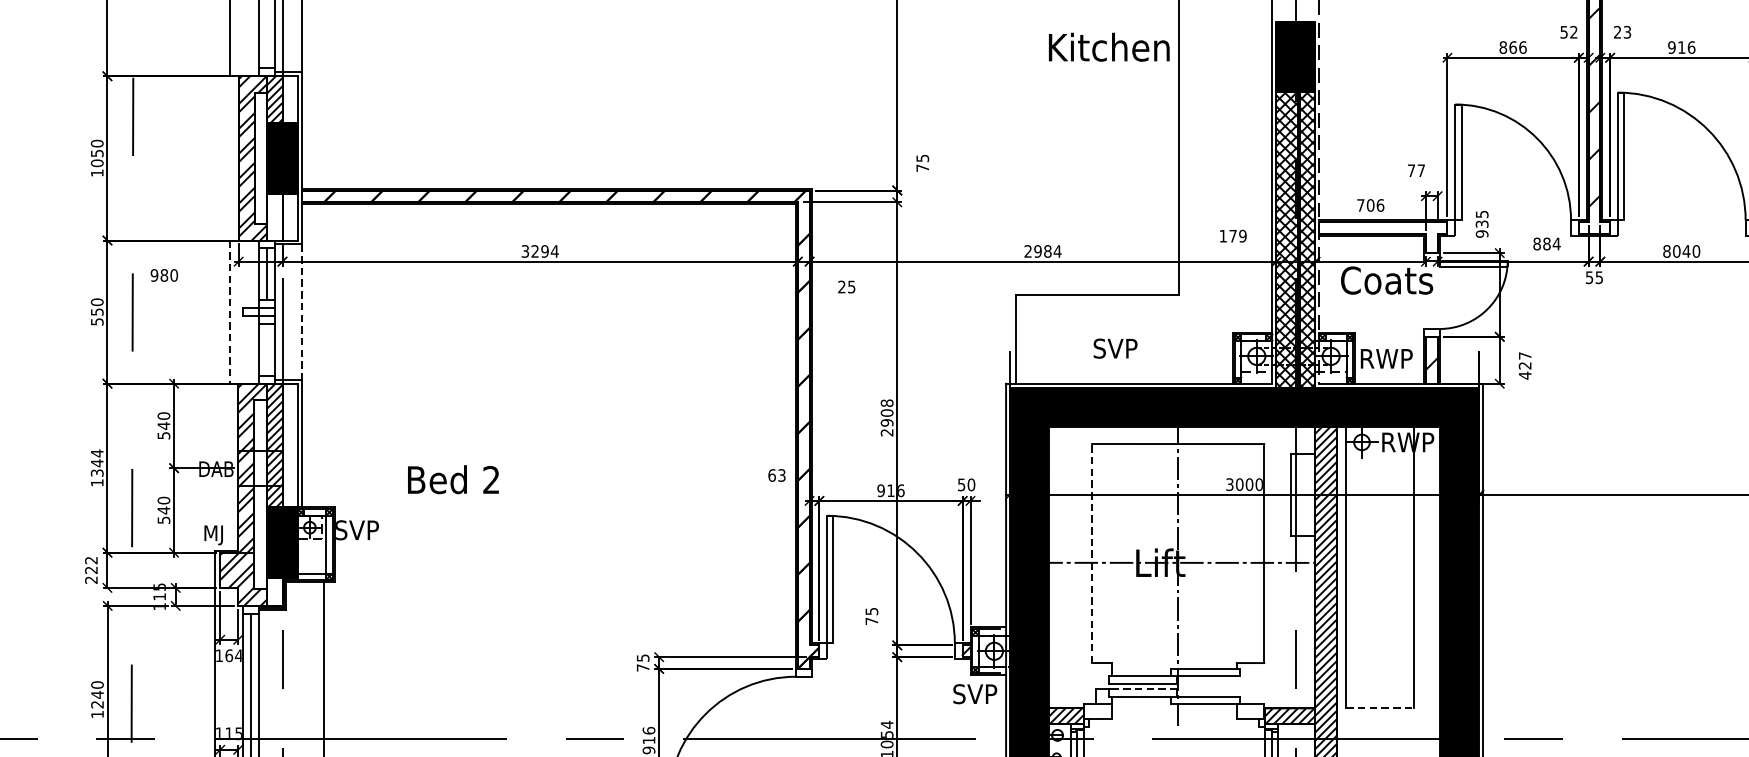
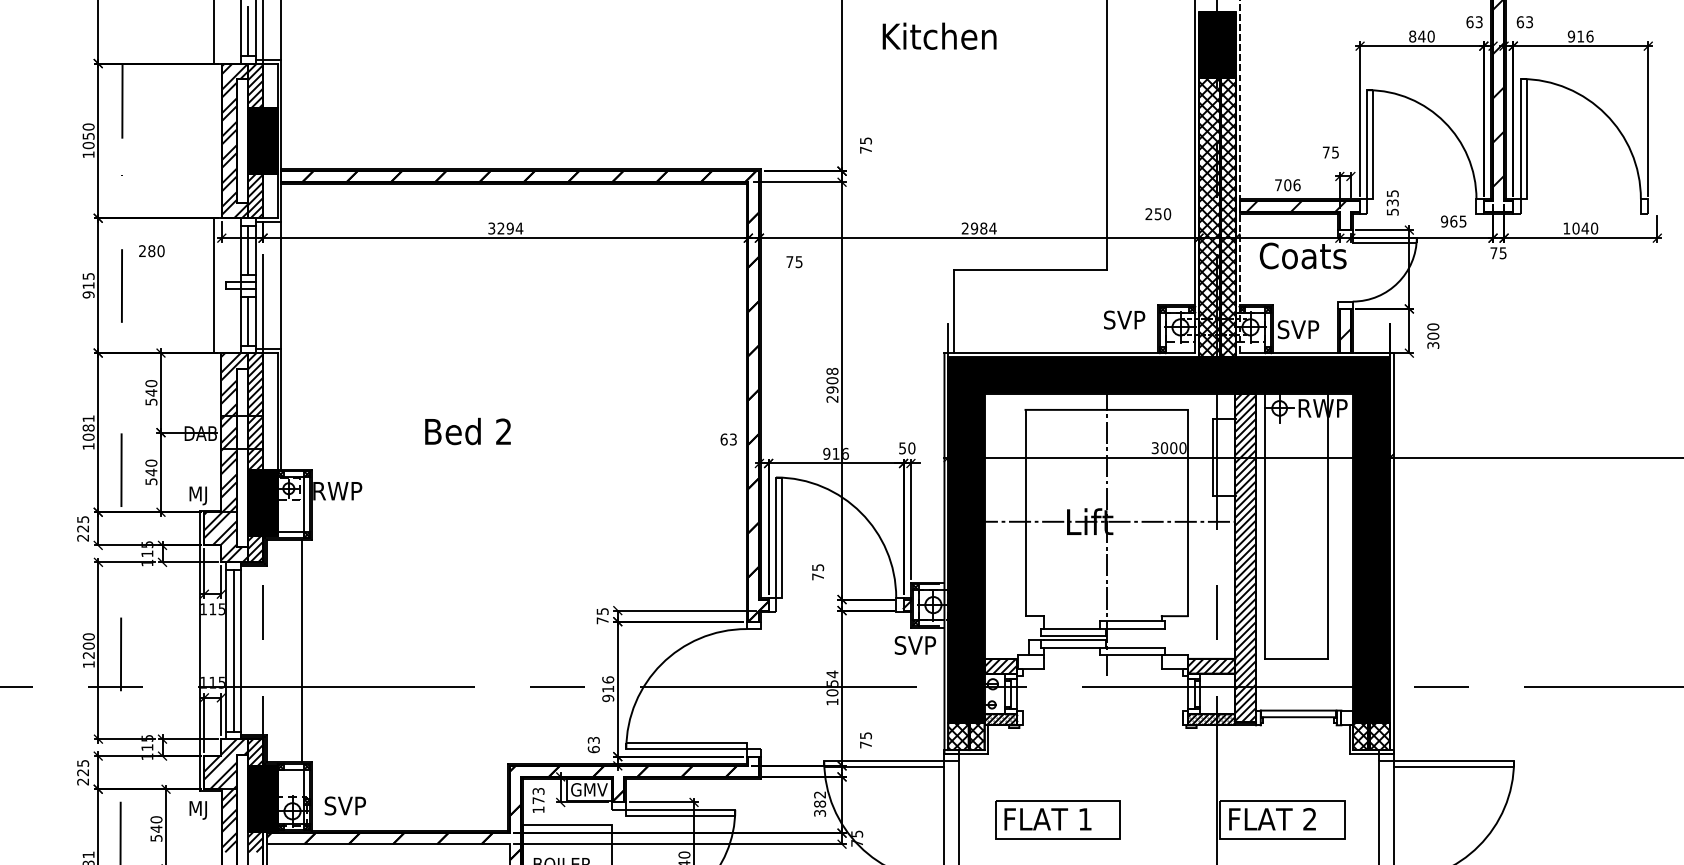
text: (1568, 32) -> (1474, 22), 52 -> 63
text: (1617, 32) -> (1520, 22), 23 -> 63
line: (267, 42) -> (248, 31), added
text: (1109, 46) -> (939, 35), moved
text: (1517, 47) -> (1426, 36), 866 -> 840
text: (1421, 170) -> (1335, 152), 77 -> 75
hatch: (274, 217) -> (255, 196), added
hatch: (1379, 228) -> (1296, 206), added
text: (1481, 233) -> (1392, 211), 935 -> 535
text: (1232, 236) -> (1157, 214), 179 -> 250
text: (1546, 243) -> (1453, 221), 884 -> 965
text: (1666, 251) -> (1566, 228), 8040 -> 1040
text: (154, 275) -> (142, 251), 980 -> 280
text: (1589, 277) -> (1493, 253), 55 -> 75
text: (841, 286) -> (789, 261), 25 -> 75
text: (97, 311) -> (88, 285), 550 -> 915
line: (302, 311) -> (281, 285), dashed -> solid
line: (230, 312) -> (214, 286), dashed -> solid
text: (1115, 348) -> (1124, 319), moved
line: (267, 349) -> (248, 320), added
text: (1386, 358) -> (1302, 329), RWP -> SVP
text: (1525, 366) -> (1433, 336), 427 -> 300
text: (97, 462) -> (88, 427), 1344 -> 1081
text: (452, 479) -> (467, 431), moved
text: (361, 529) -> (337, 490), SVP -> RWP
line: (1092, 552) -> (1025, 512), dashed -> solid
text: (91, 560) -> (83, 519), 222 -> 225
hatch: (274, 591) -> (255, 548), added
text: (233, 655) -> (216, 609), 164 -> 115
line: (1144, 688) -> (1074, 640), dashed -> solid
text: (97, 694) -> (88, 645), 1240 -> 1200
line: (1379, 708) -> (1296, 658), dashed -> solid

